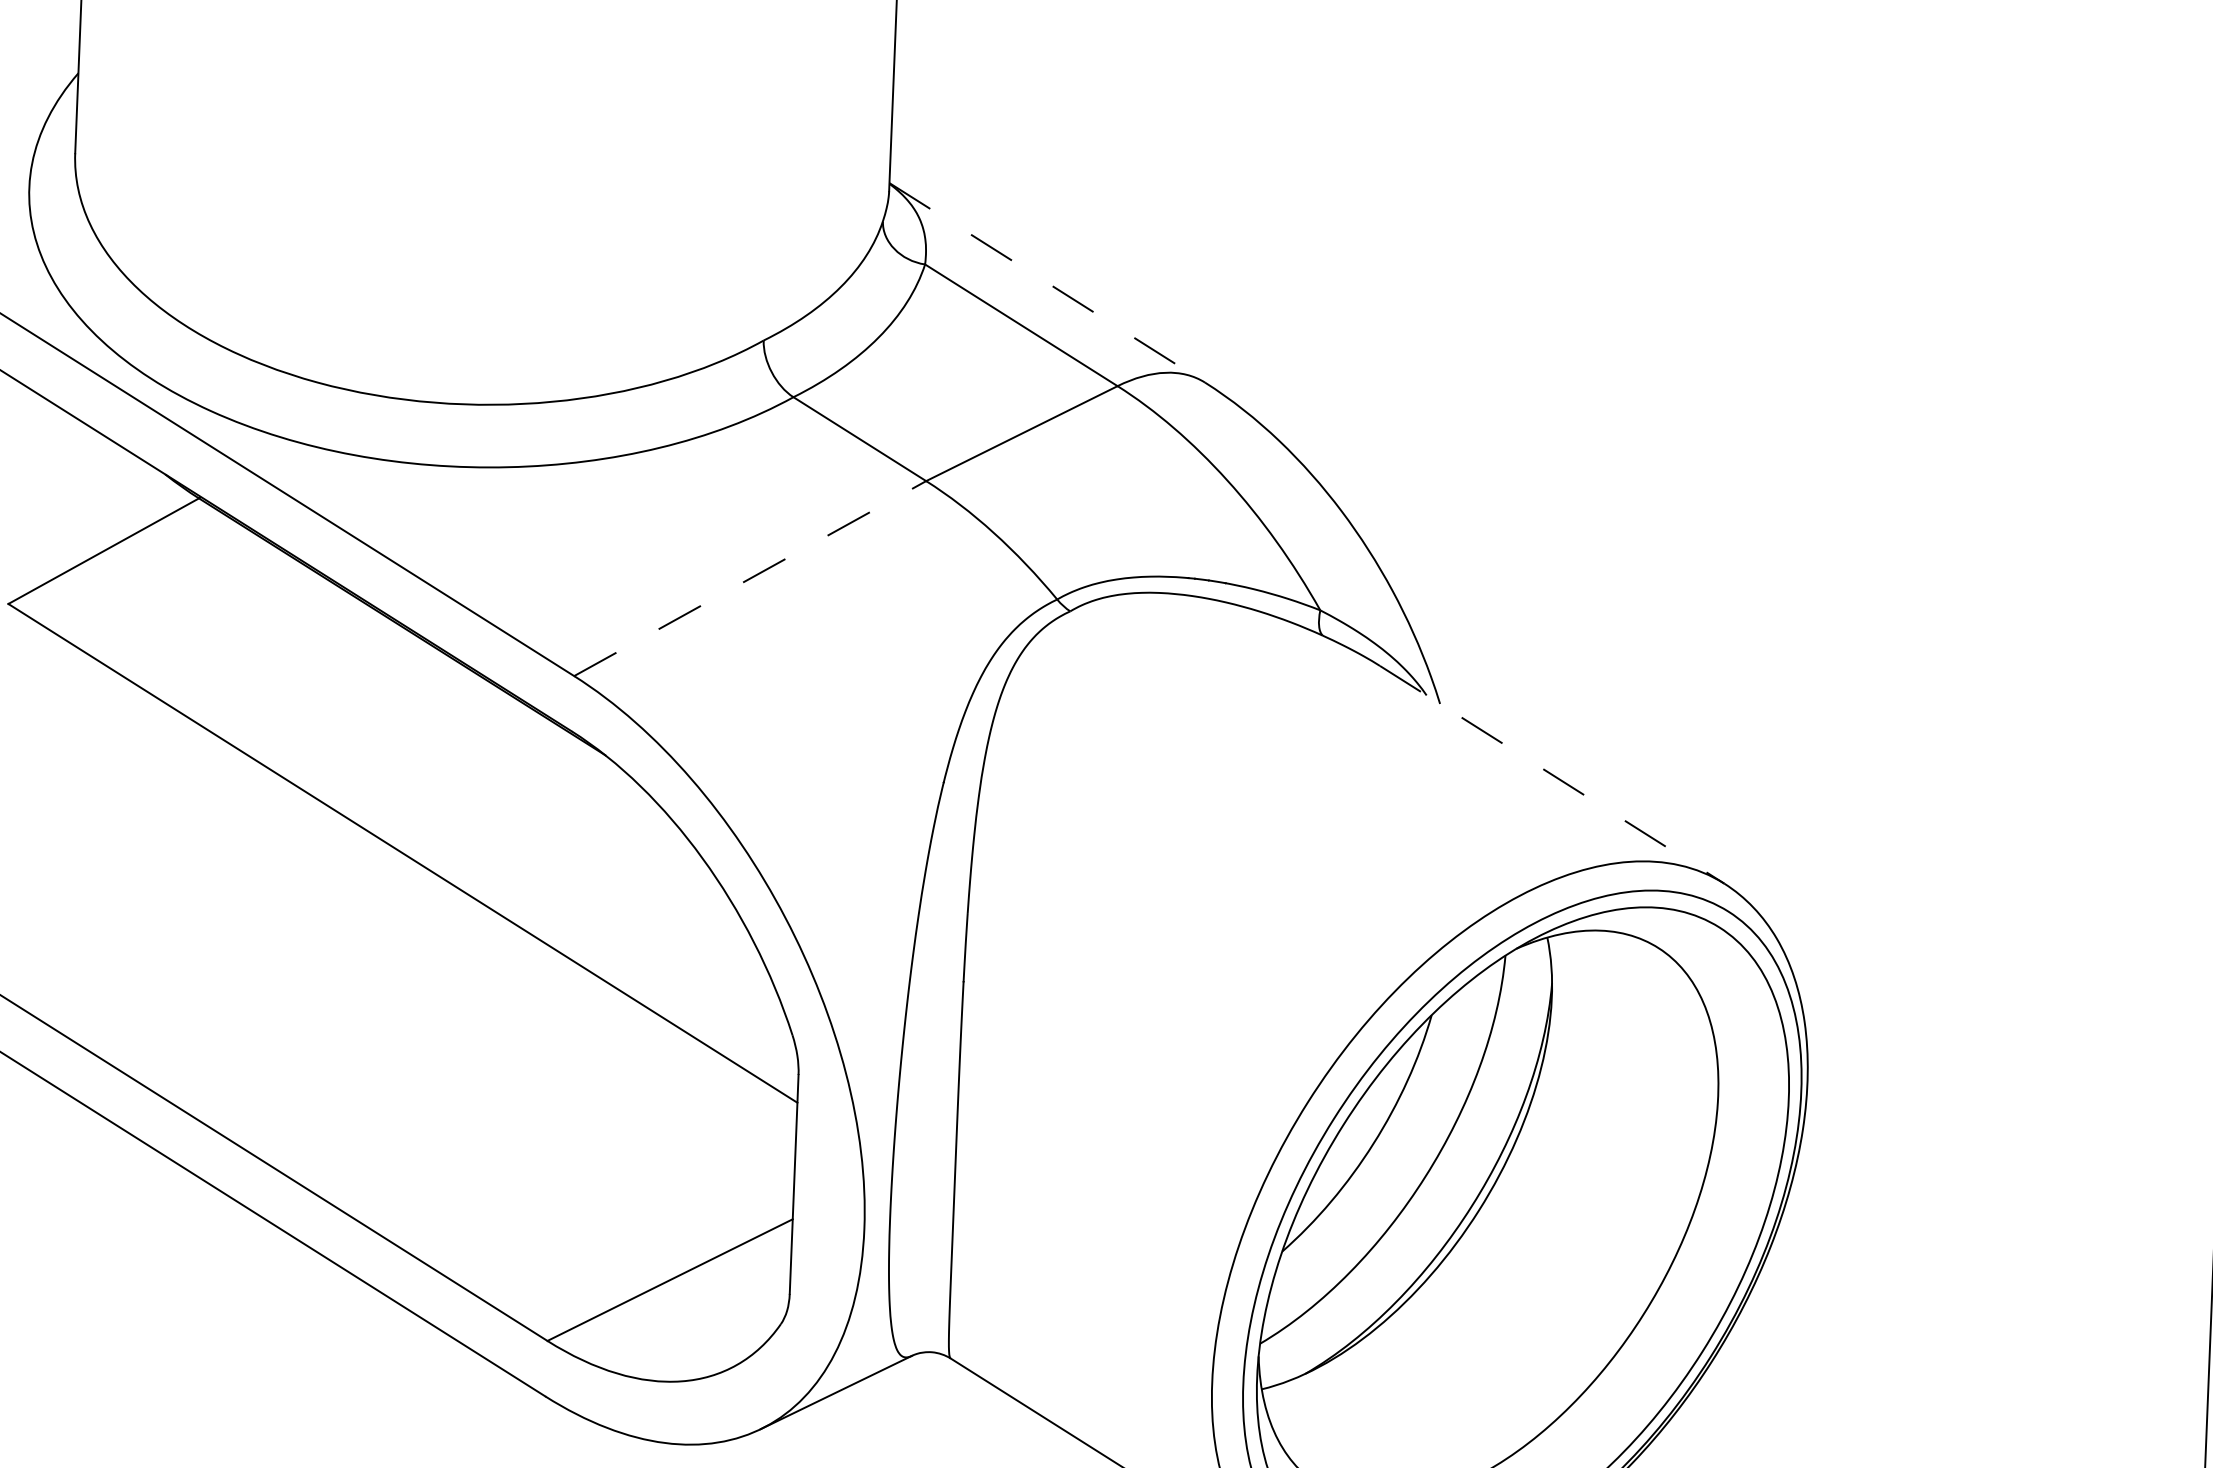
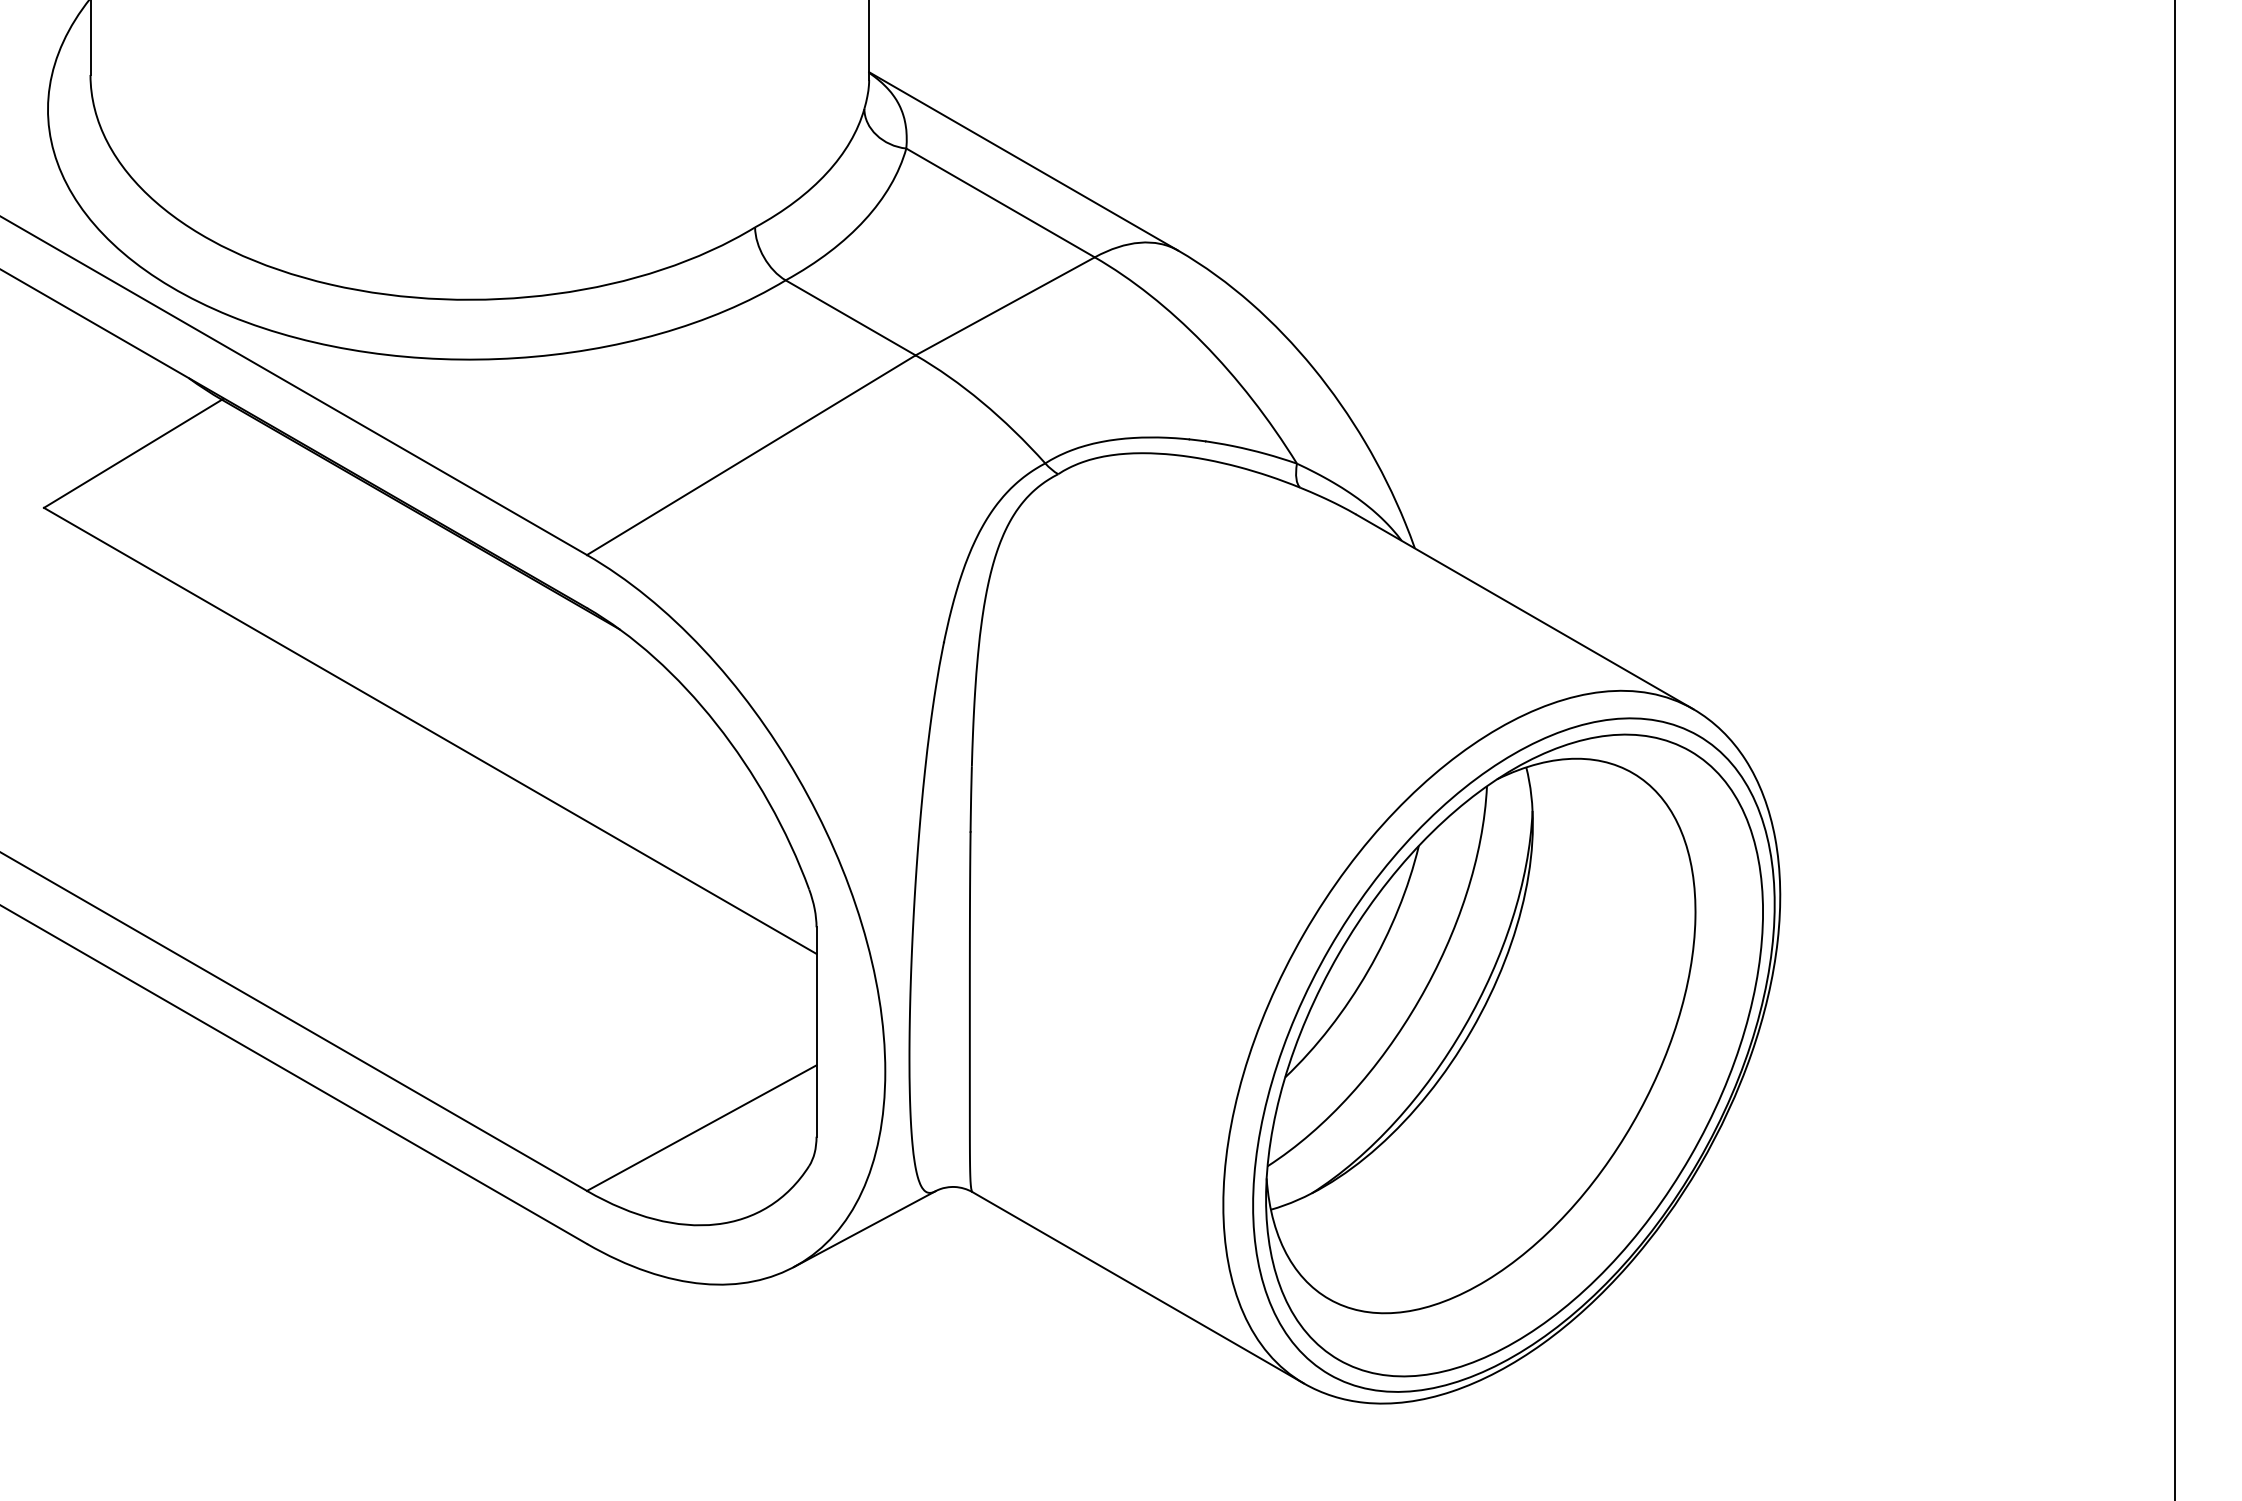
line: (1048, 282) -> (1024, 161), dashed -> solid
line: (750, 577) -> (751, 454), dashed -> solid
line: (1552, 774) -> (1524, 611), dashed -> solid

